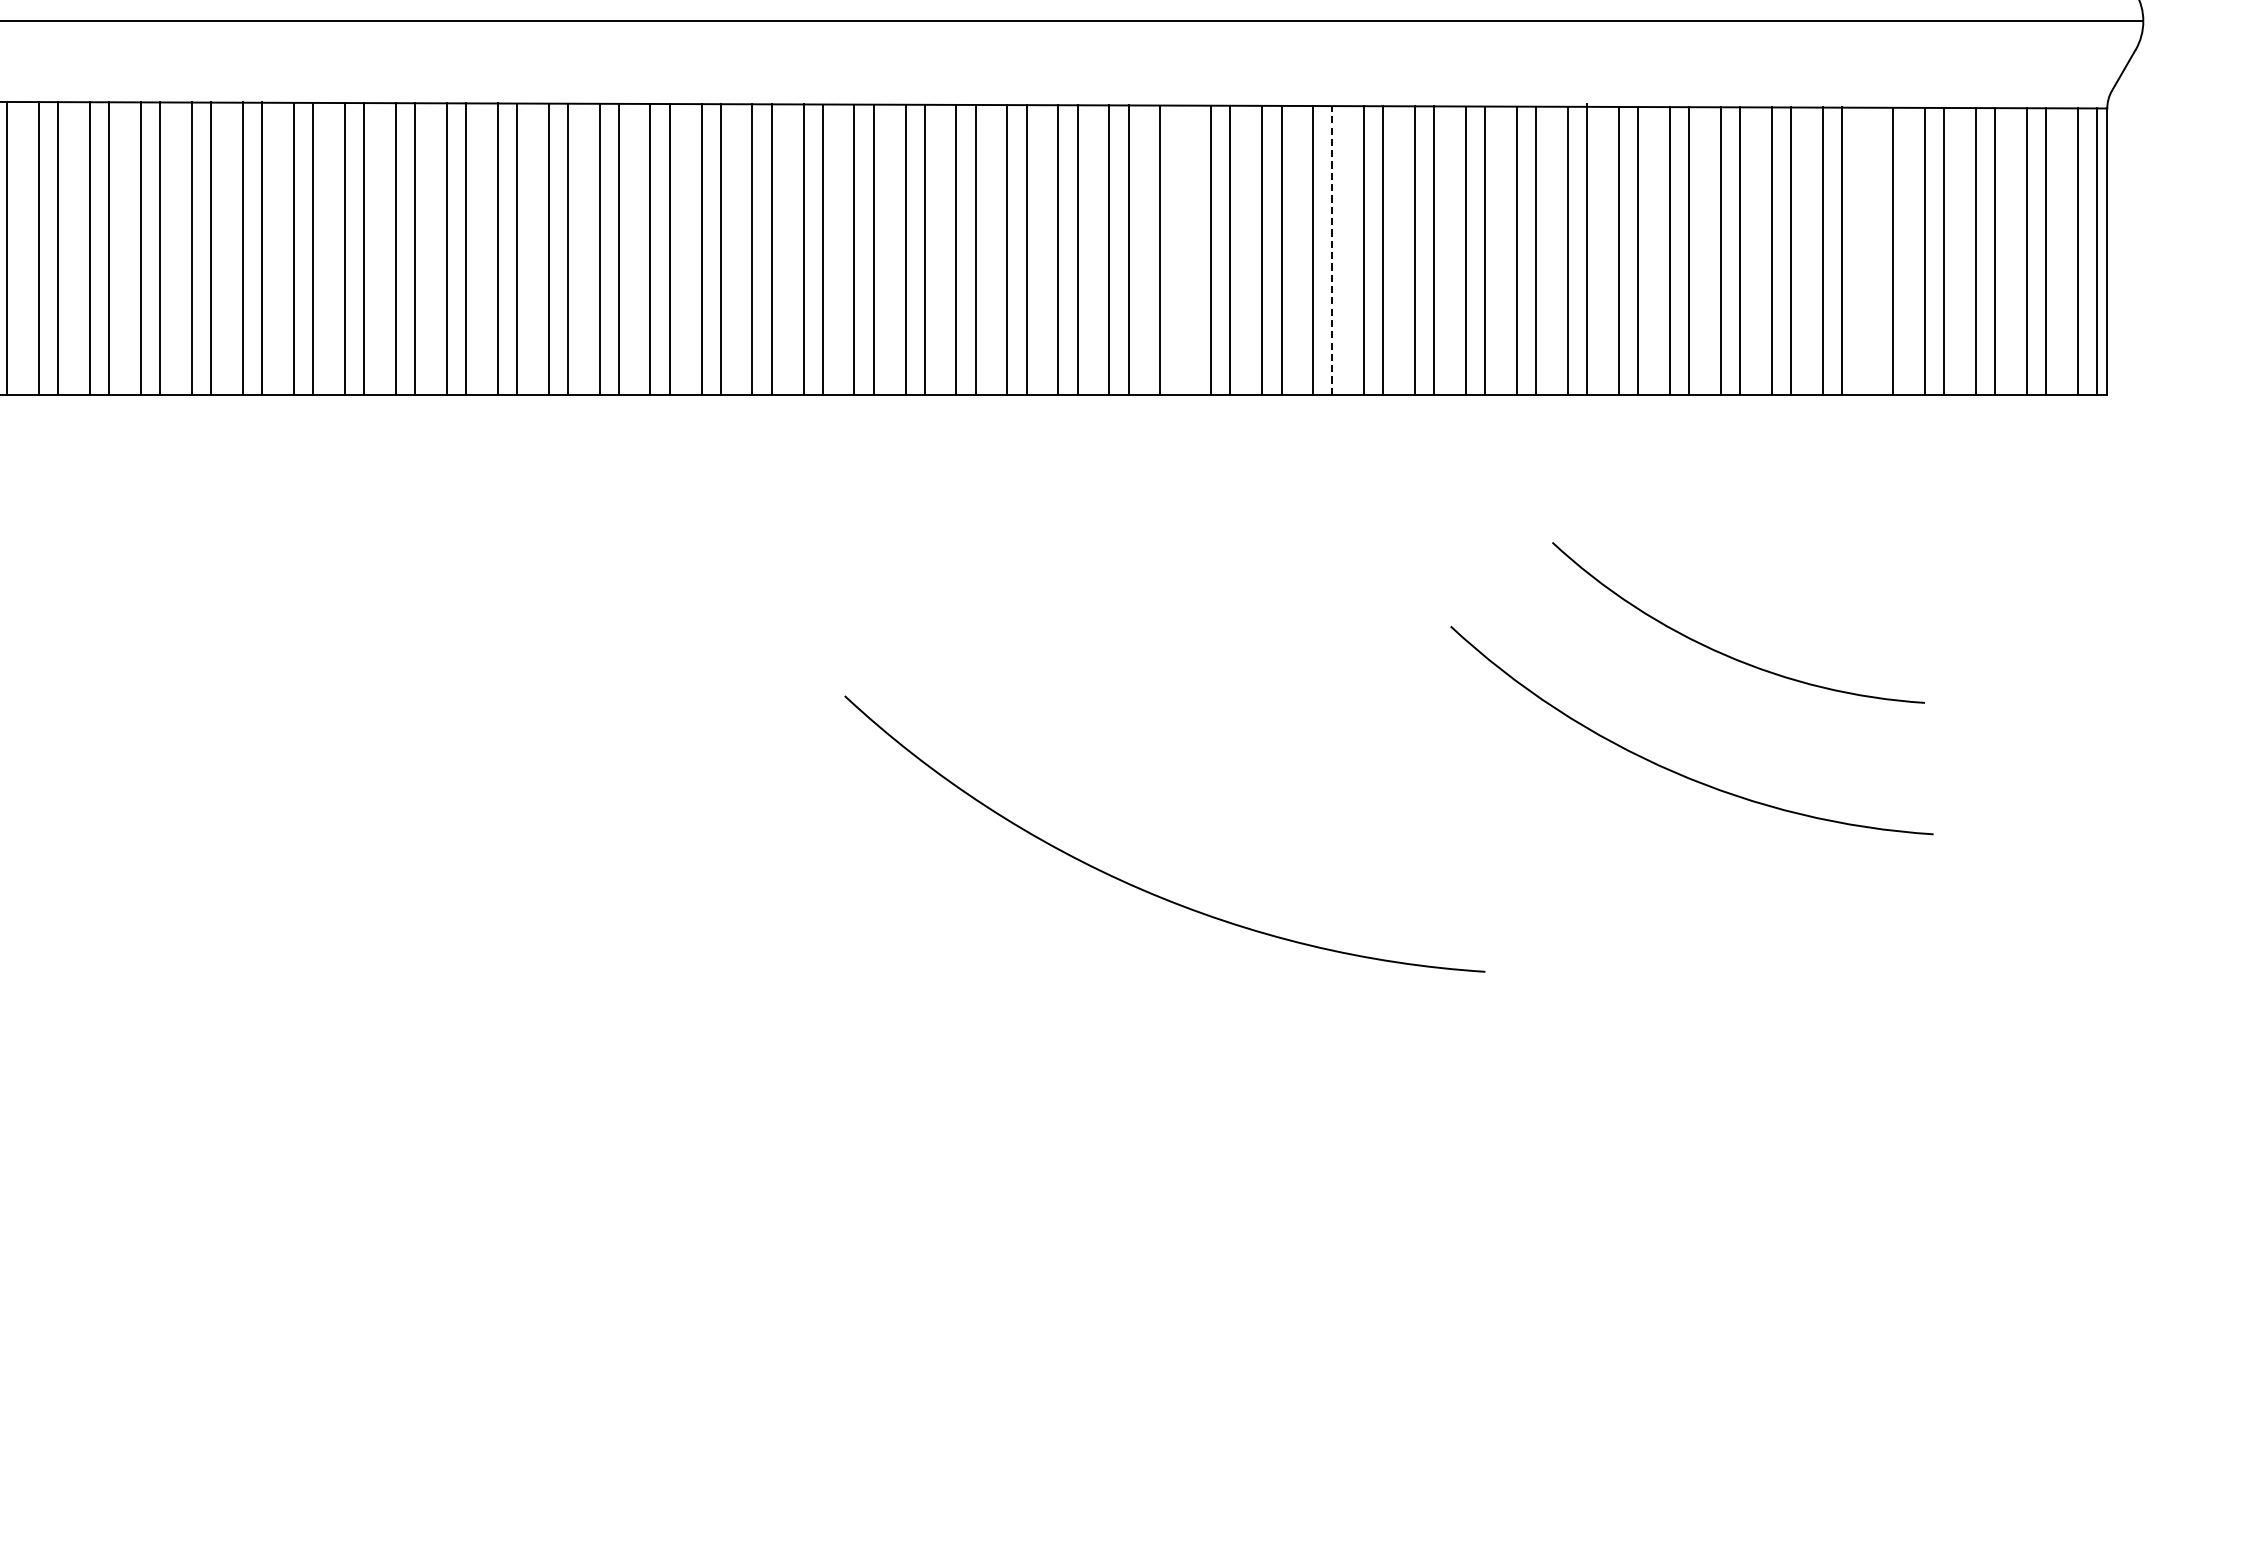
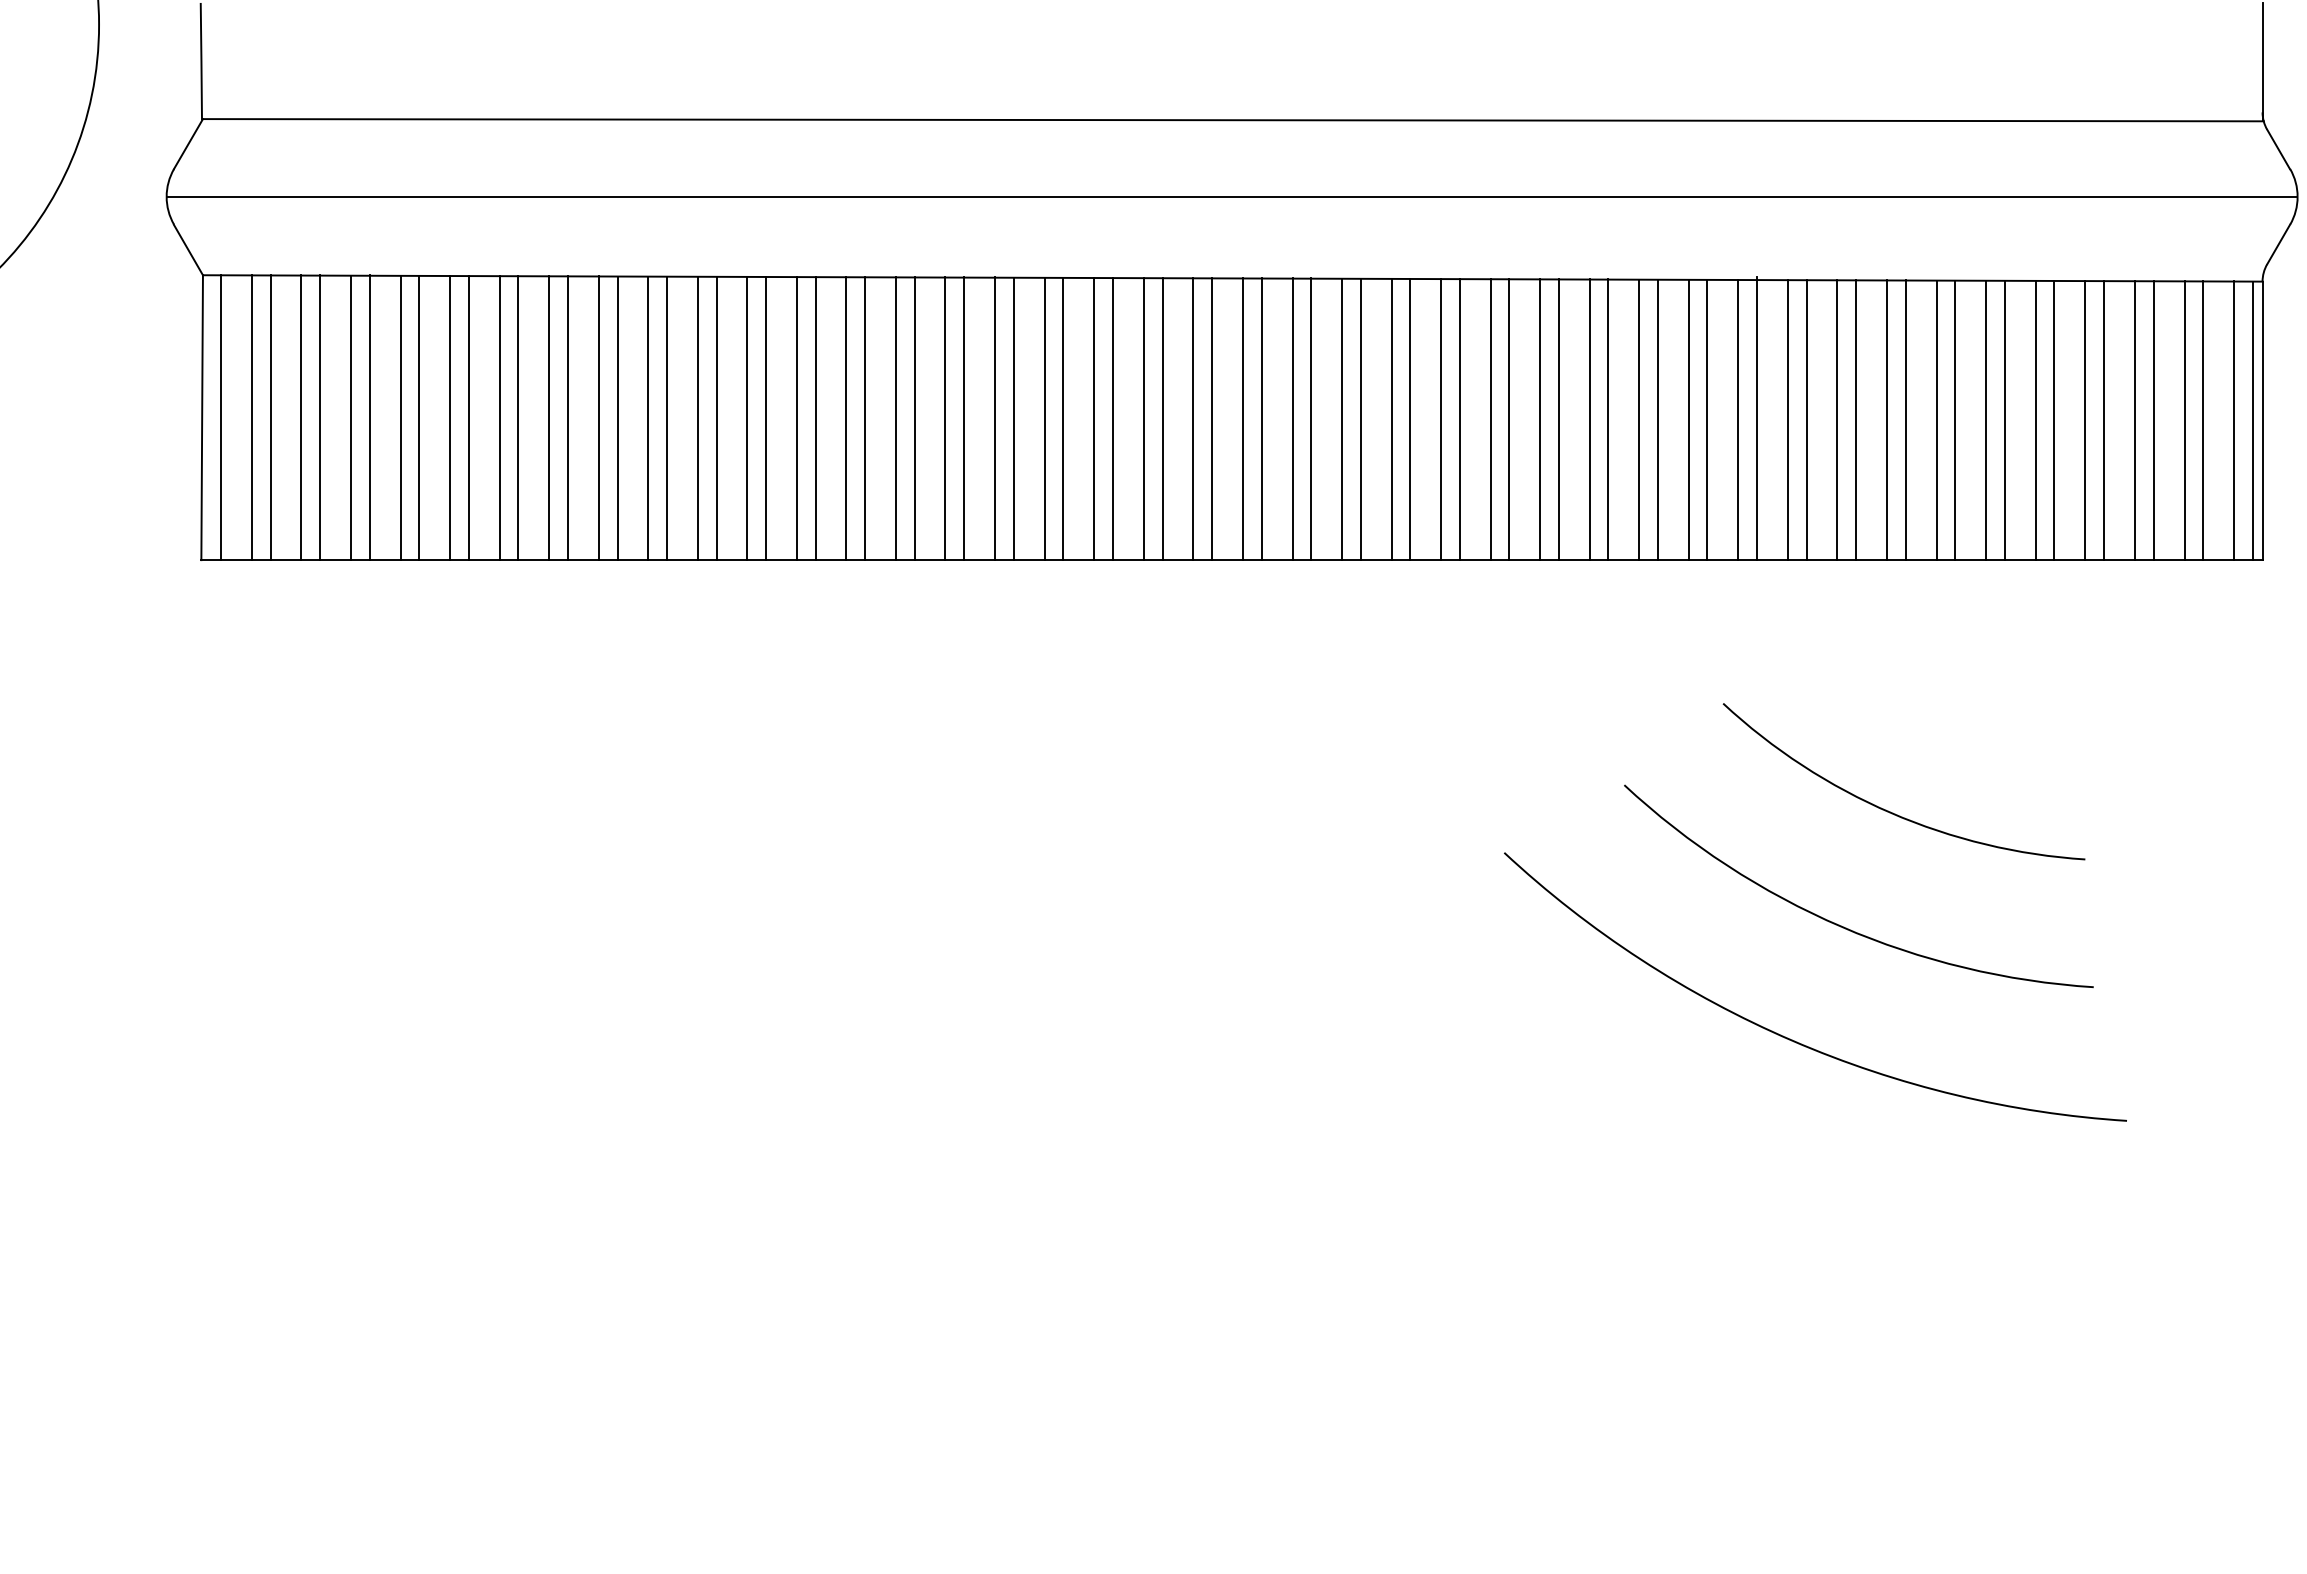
line: (1179, 250) -> (1360, 419), added
line: (1332, 250) -> (1509, 419), dashed -> solid
line: (1873, 251) -> (2035, 420), added
arc: (1139, 887) -> (1790, 1038), moved

